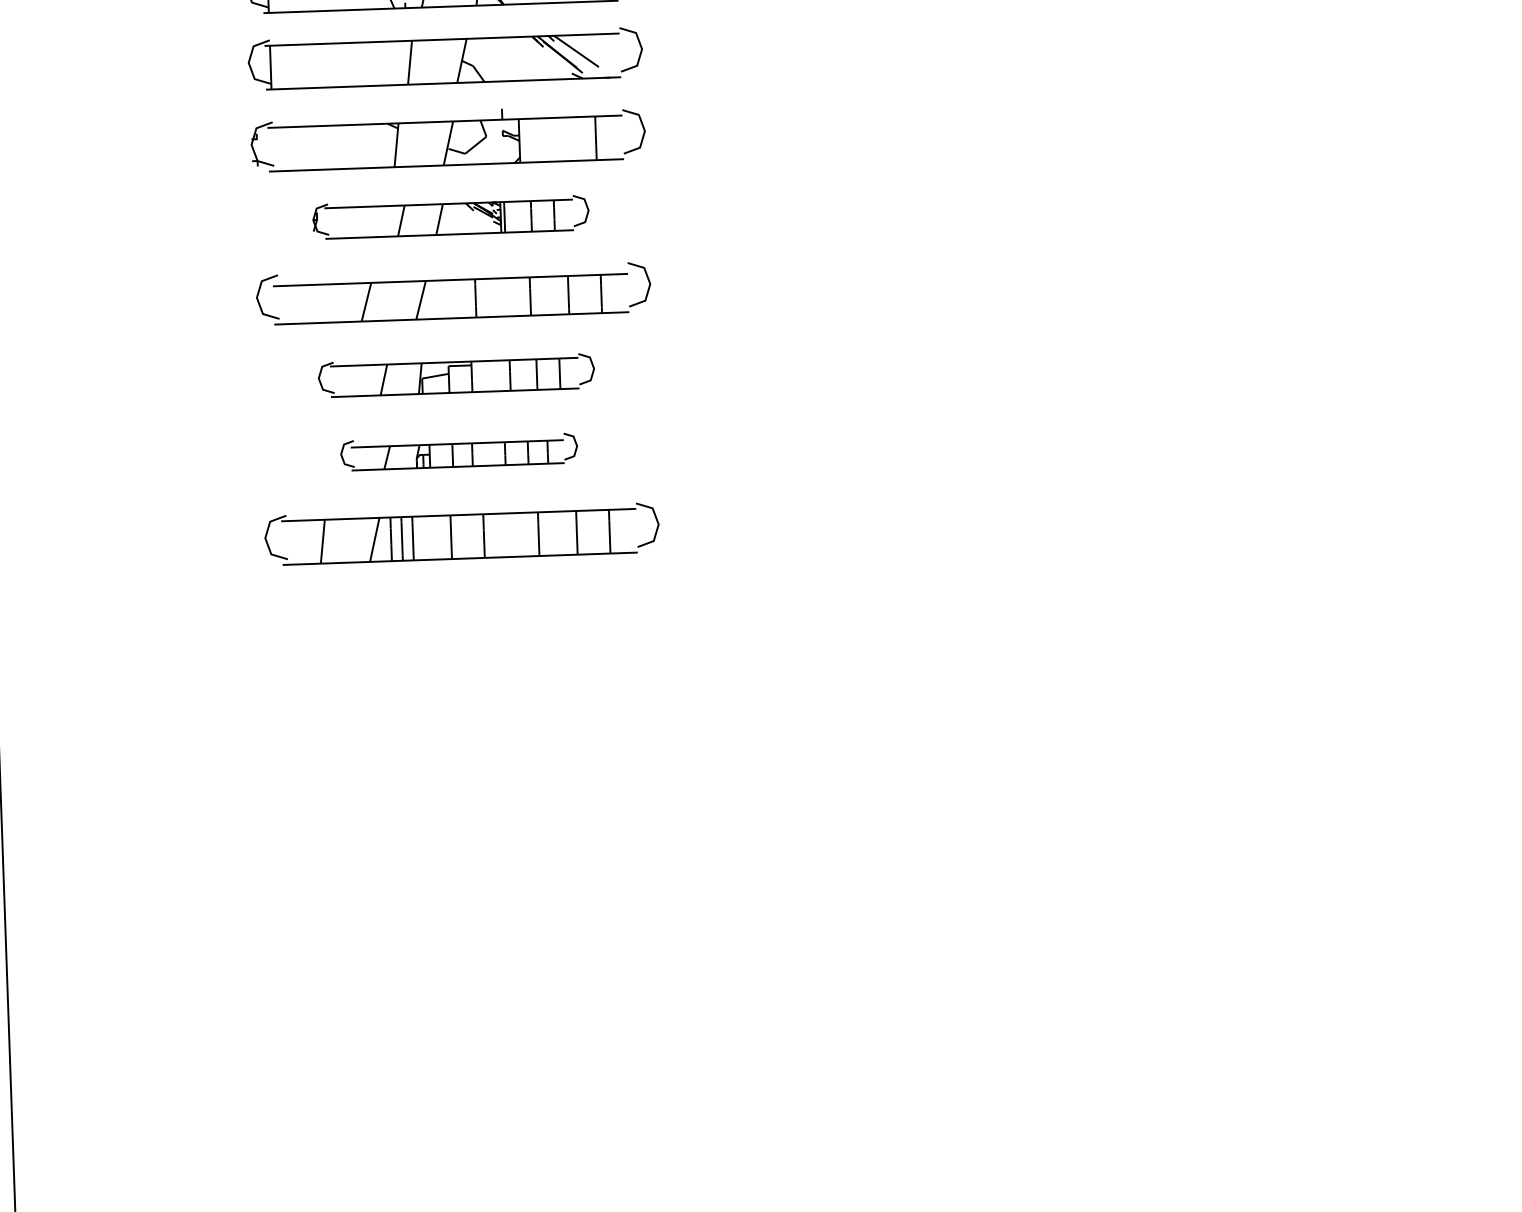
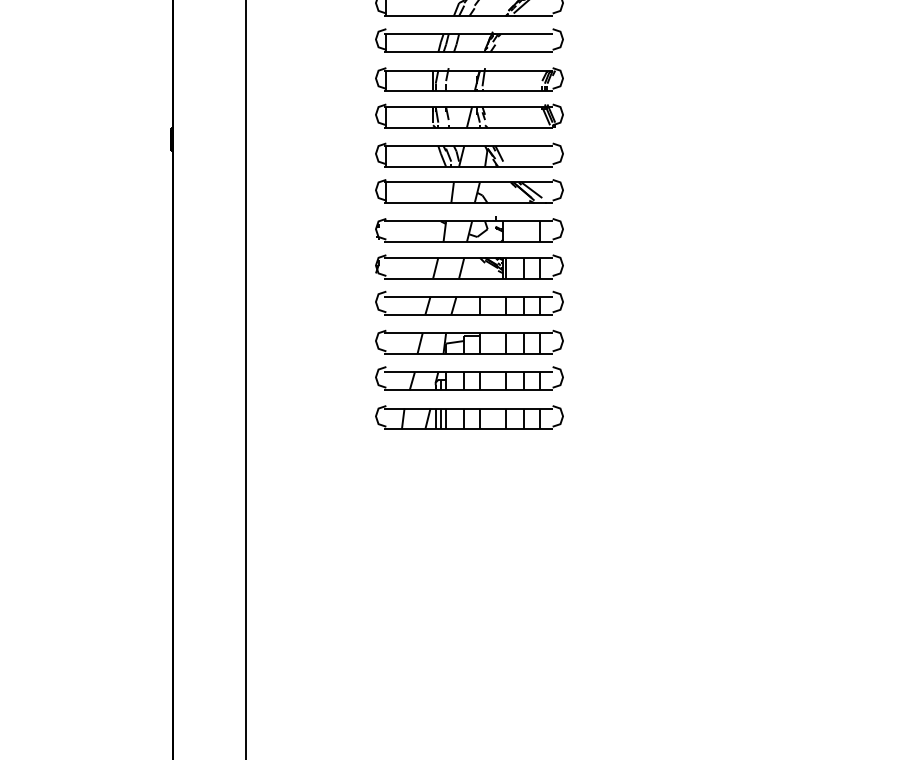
part: (450, 216) -> (469, 266), size x1.43
part: (456, 374) -> (469, 341), size x1.43
part: (459, 451) -> (469, 378), size x1.67

